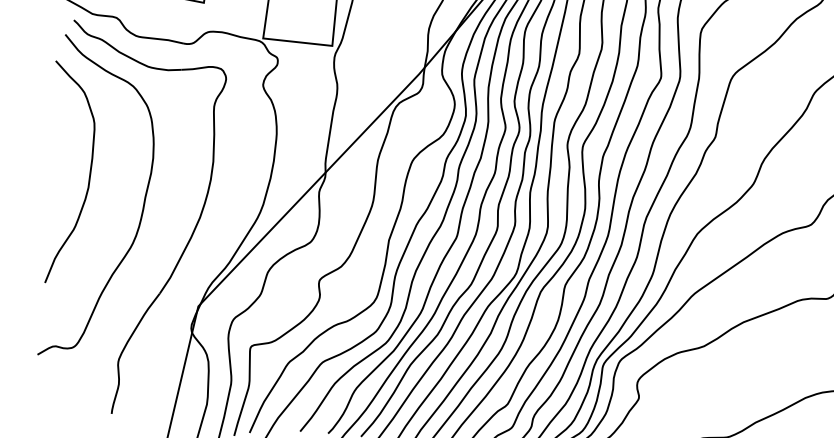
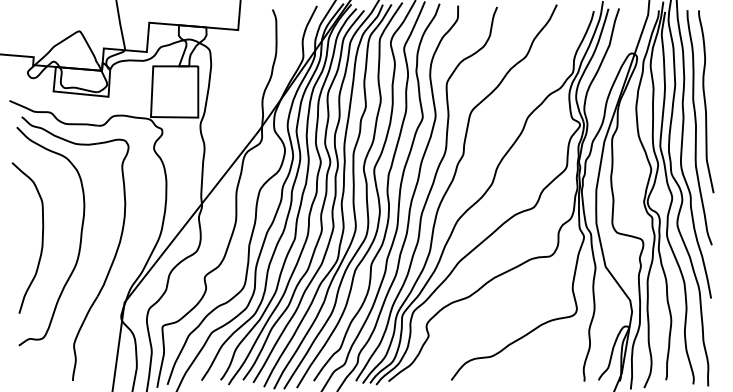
curve: (88, 175) -> (41, 238), moved

